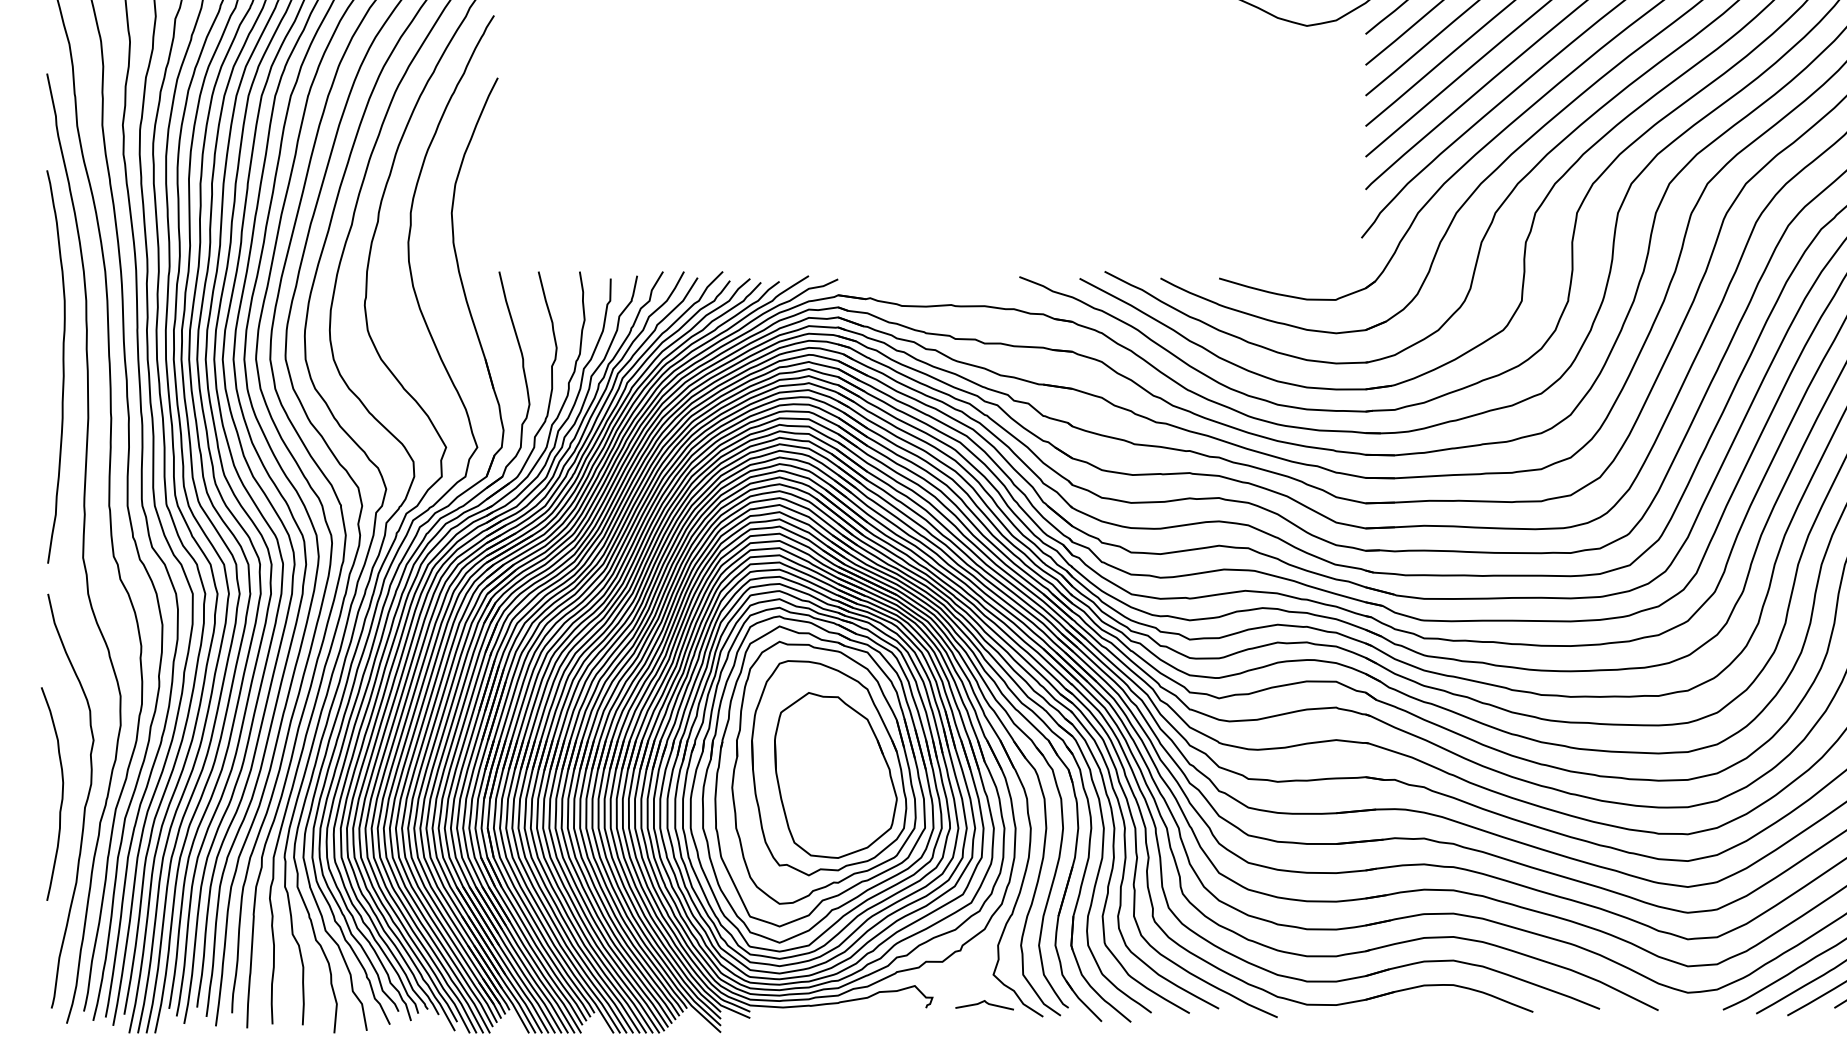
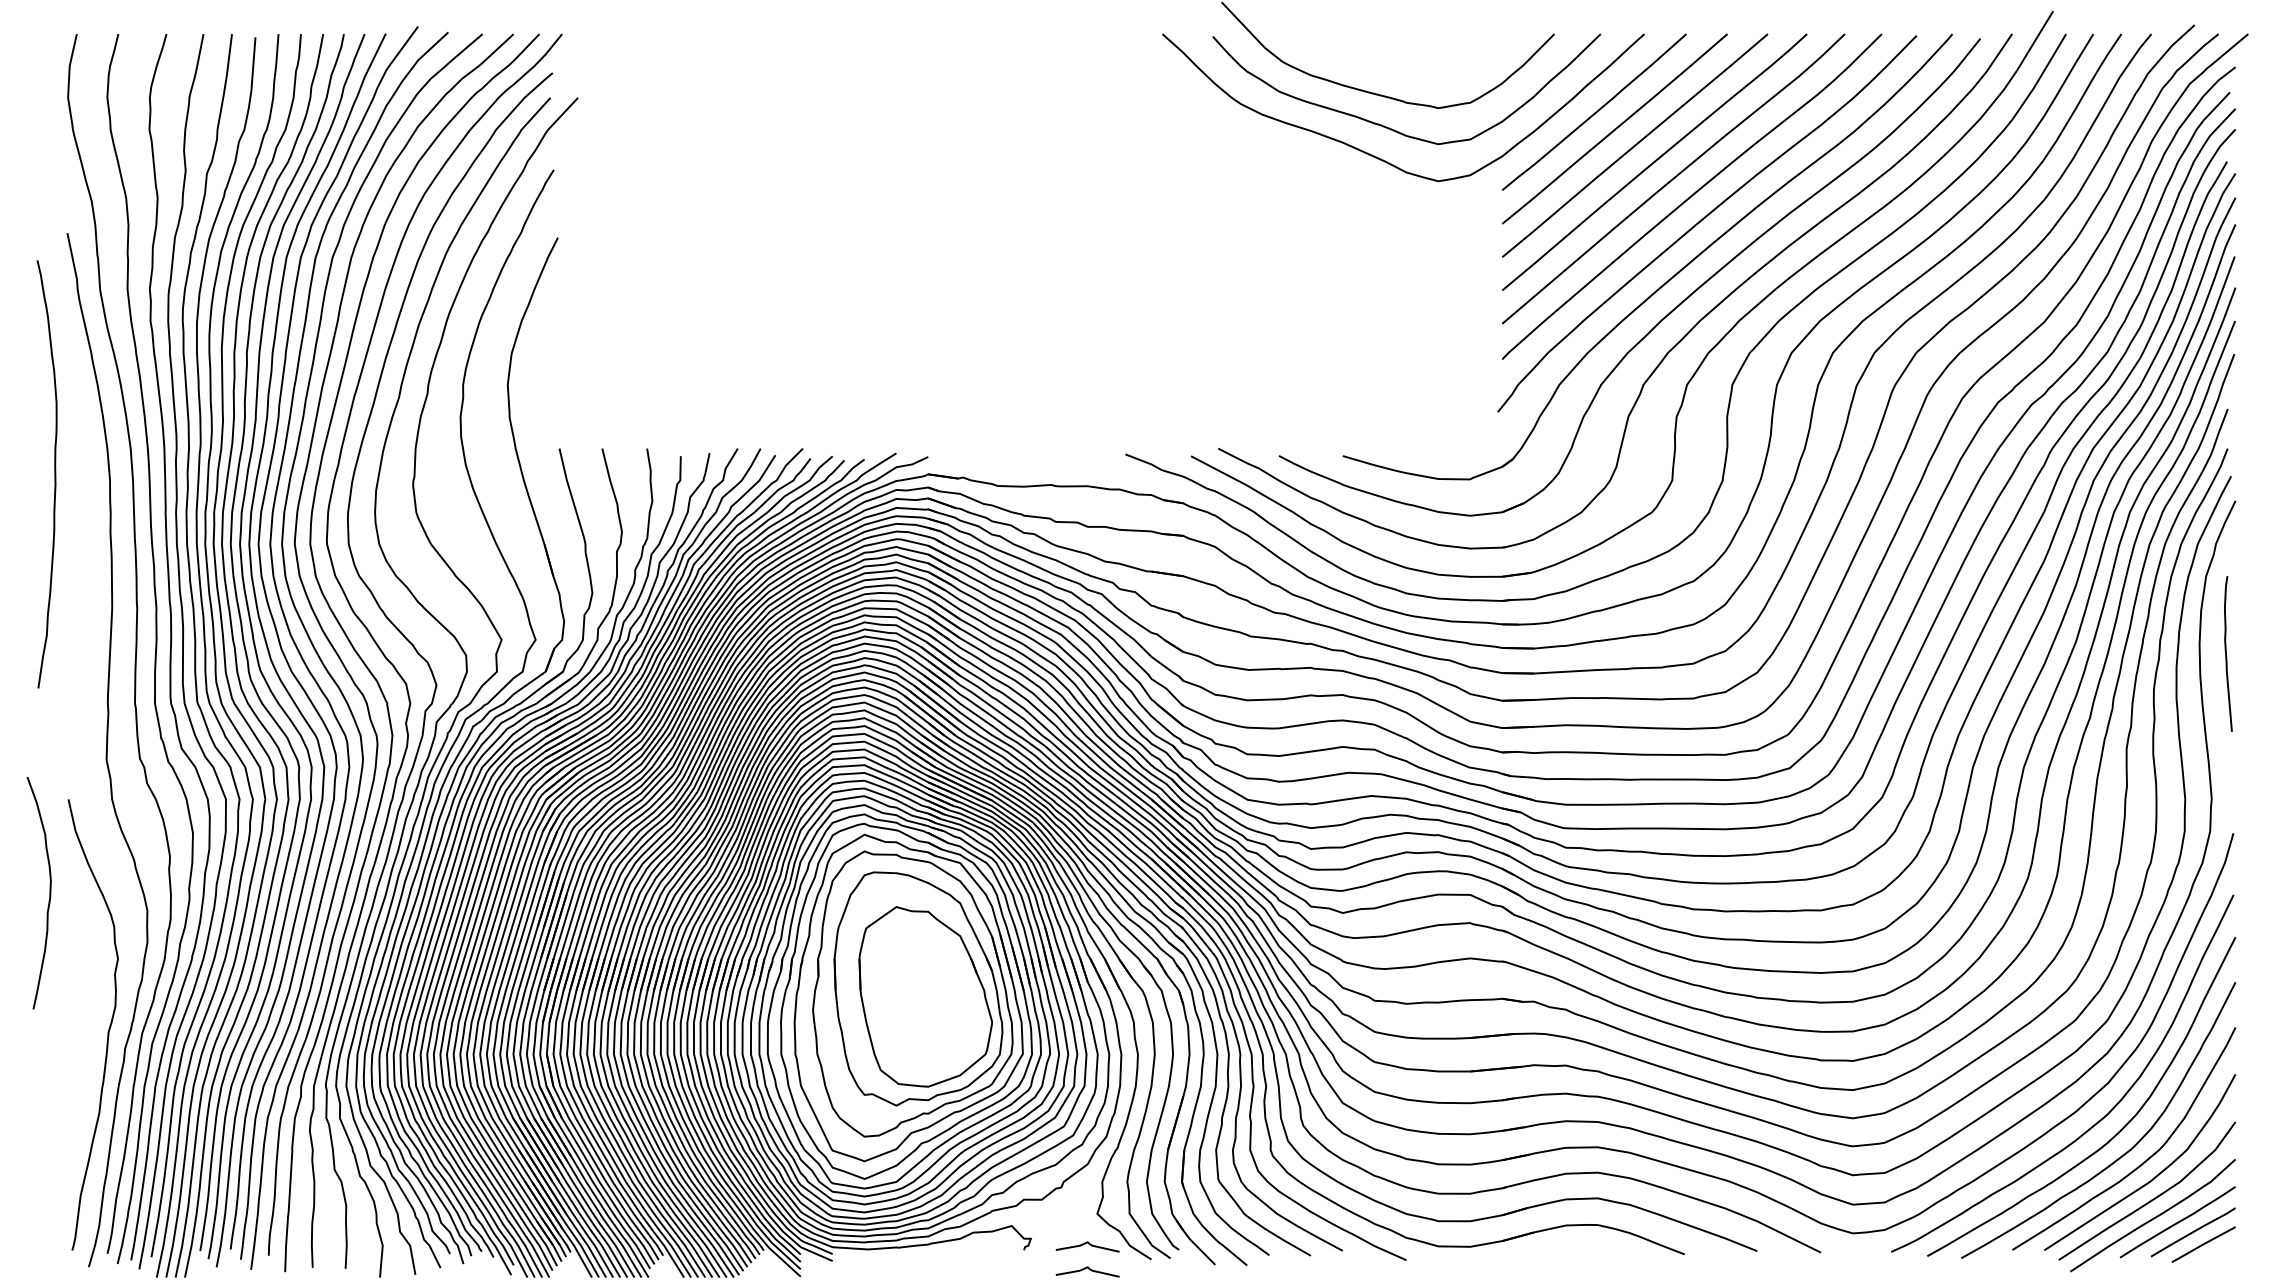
curve: (62, 367) -> (54, 474), moved
curve: (61, 794) -> (49, 893), moved
curve: (985, 1025) -> (1088, 1269), added

